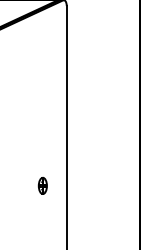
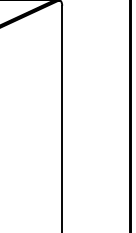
part: (42, 185) -> (39, 172), removed

